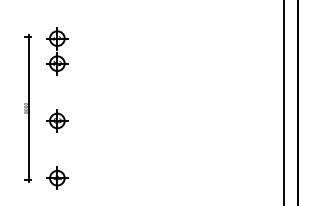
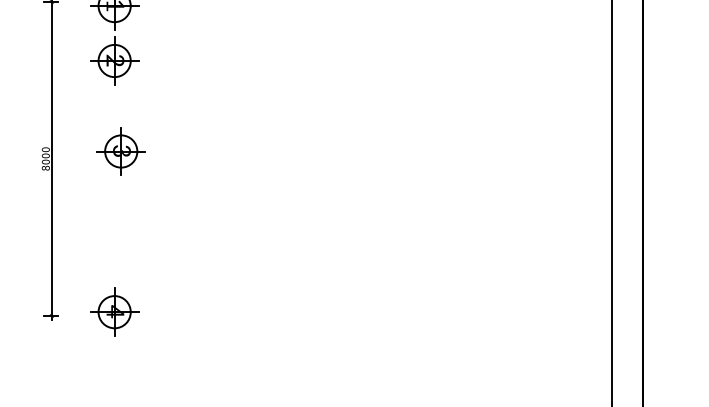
part: (57, 120) -> (121, 150), moved

